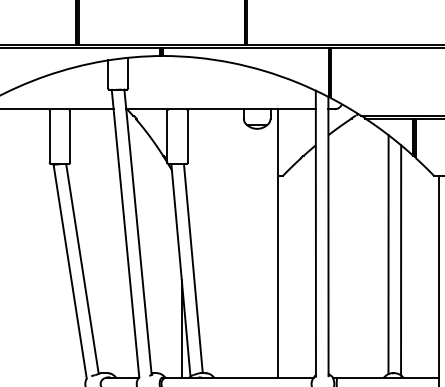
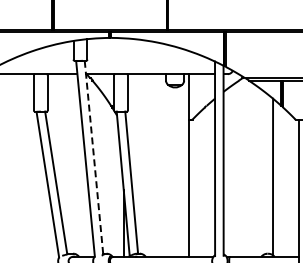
line: (138, 231) -> (94, 157), solid -> dashed
line: (388, 253) -> (264, 172), removed

